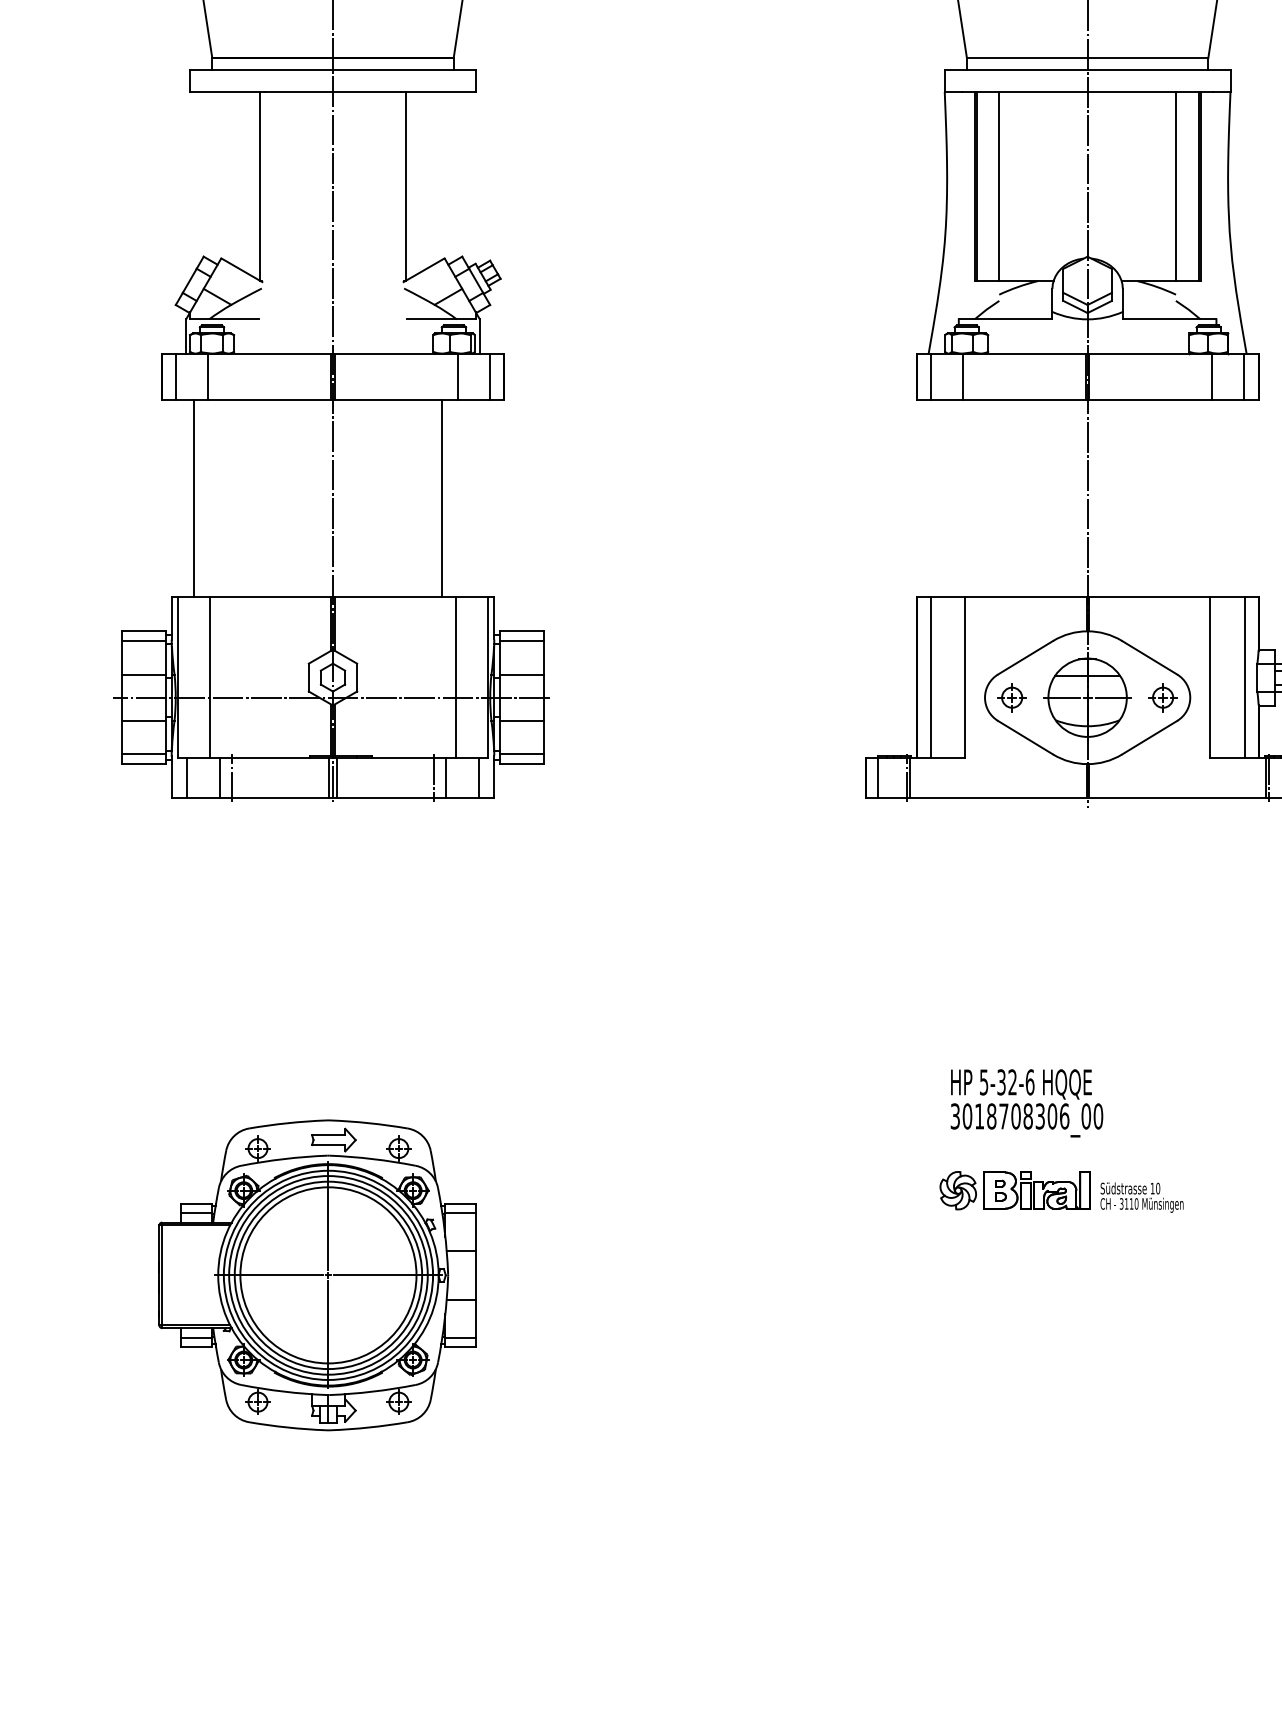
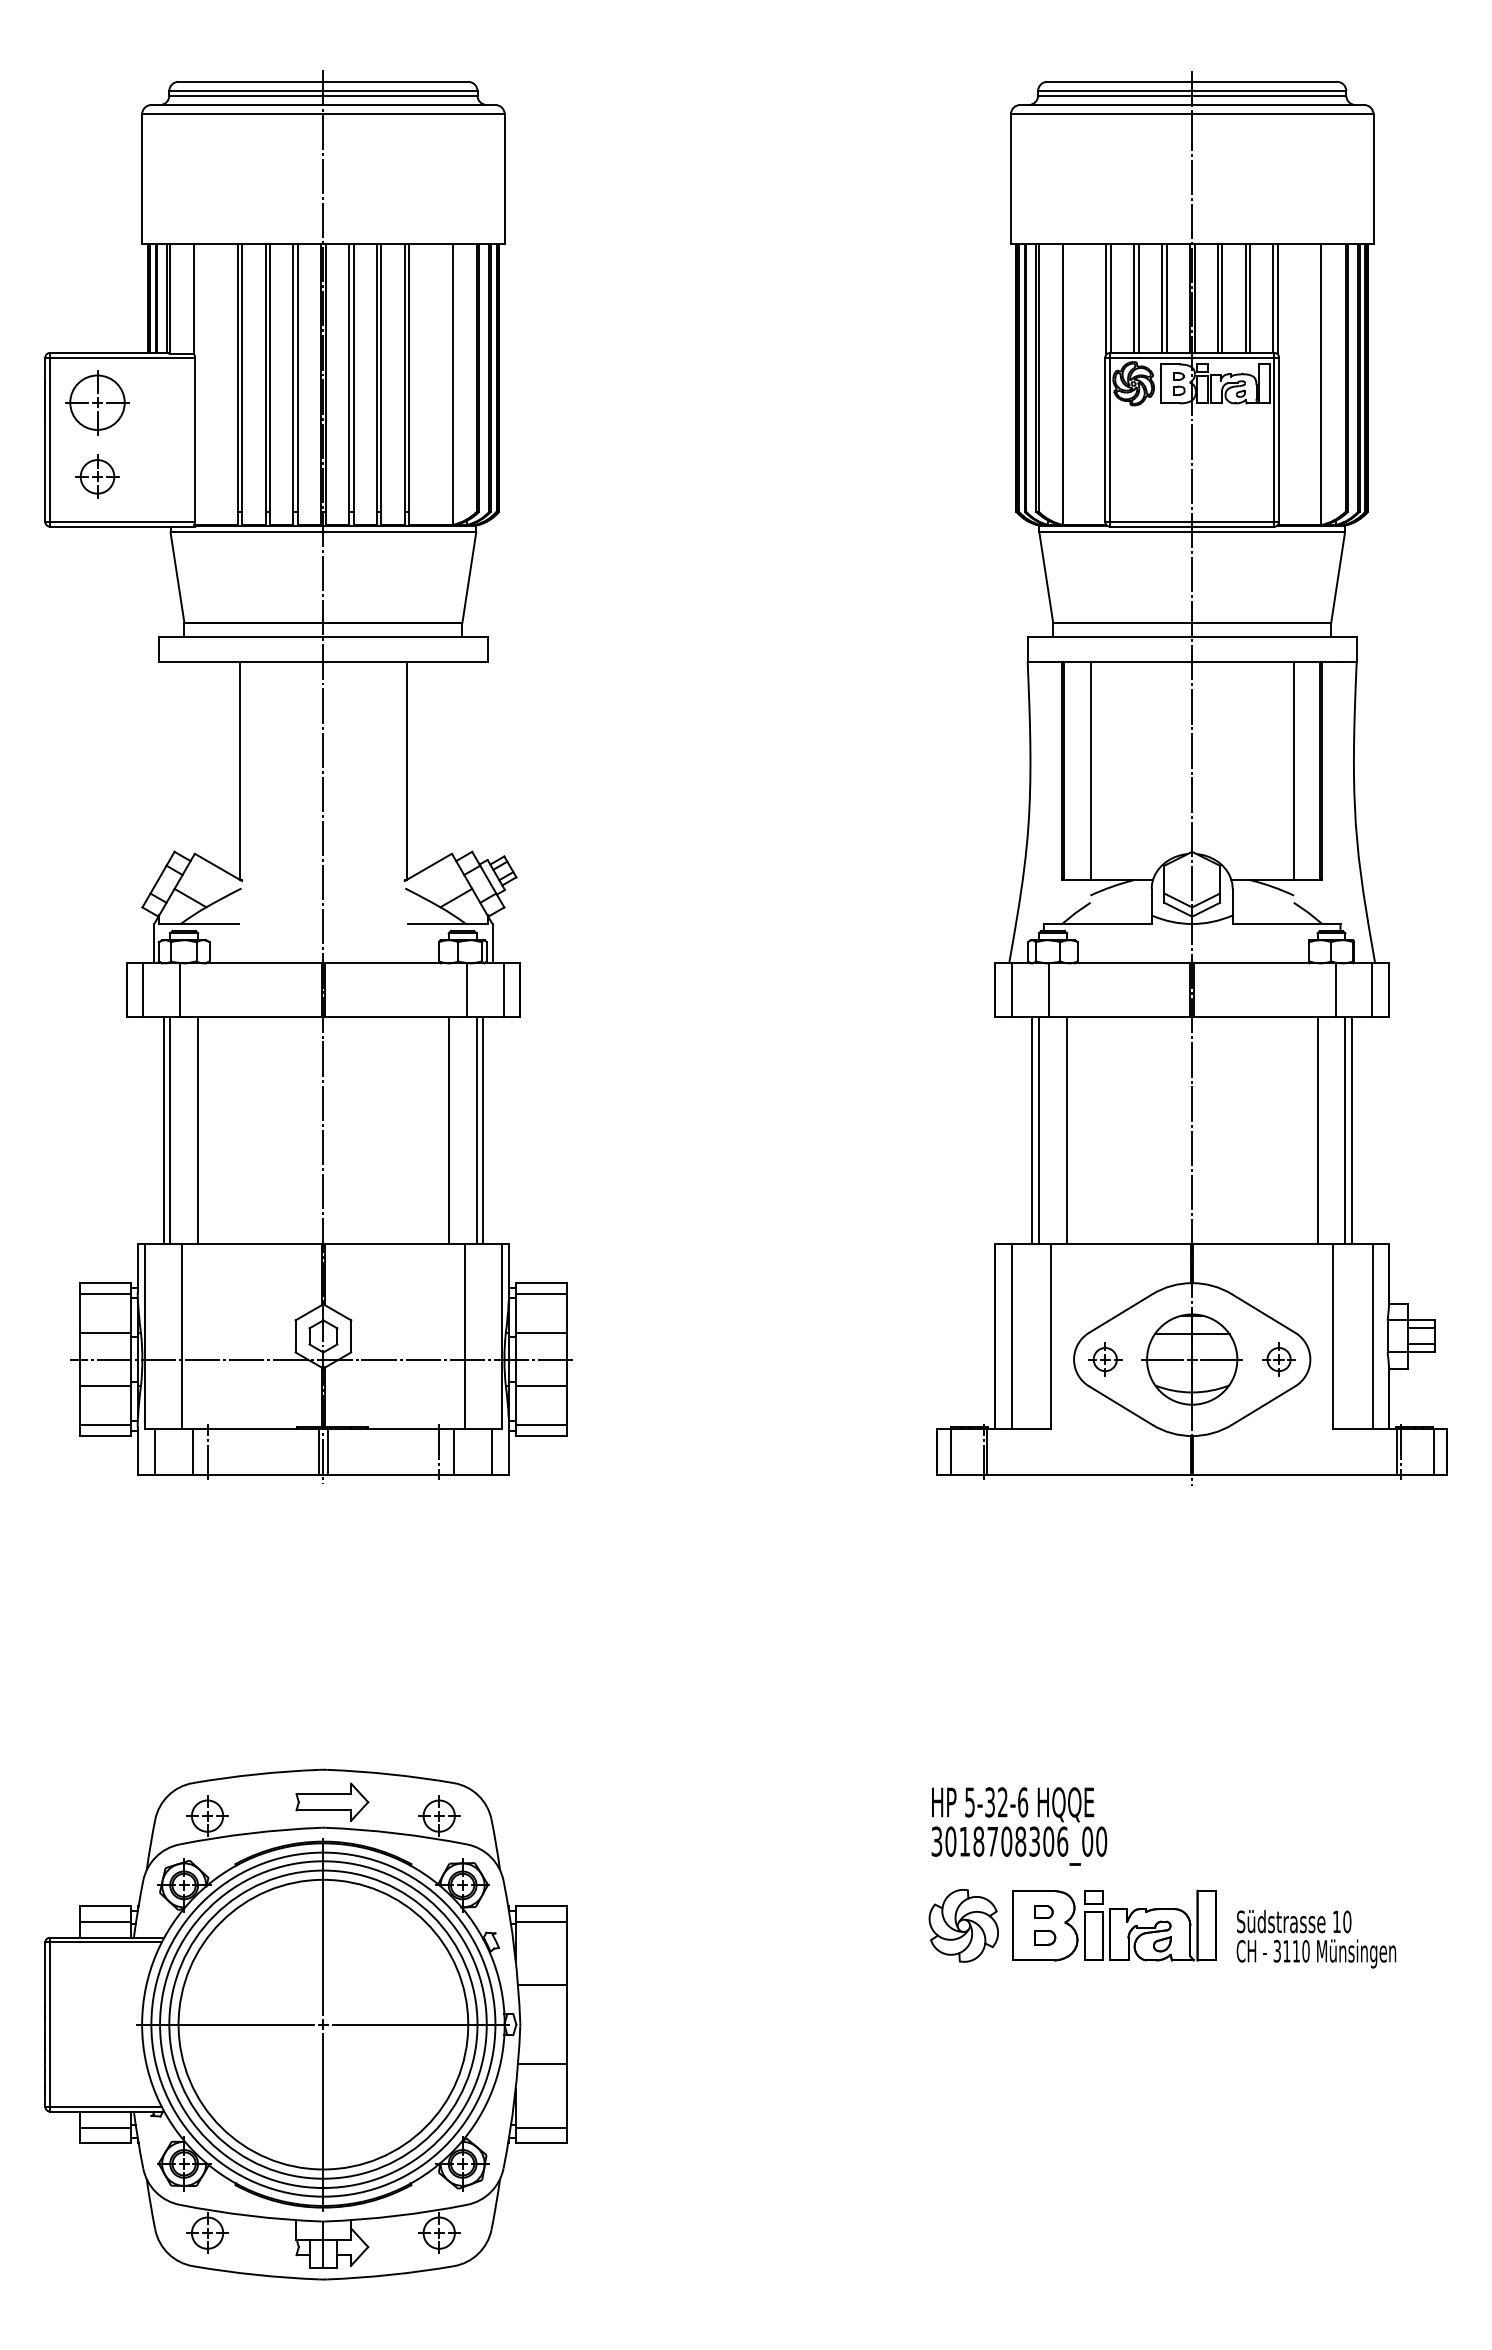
line: (200, 497) -> (170, 1129), added
line: (224, 497) -> (198, 1129), added
line: (465, 497) -> (476, 1129), added
line: (472, 497) -> (483, 1129), added
line: (948, 497) -> (1032, 1129), added
line: (954, 497) -> (1039, 1129), added
line: (978, 497) -> (1066, 1129), added
line: (1196, 497) -> (1317, 1129), added
line: (1220, 497) -> (1345, 1129), added
line: (1226, 497) -> (1352, 1129), added
text: (1027, 1103) -> (1019, 1826), moved
part: (1061, 1191) -> (1162, 1928), size x1.67
part: (317, 1275) -> (305, 2024), size x1.43

